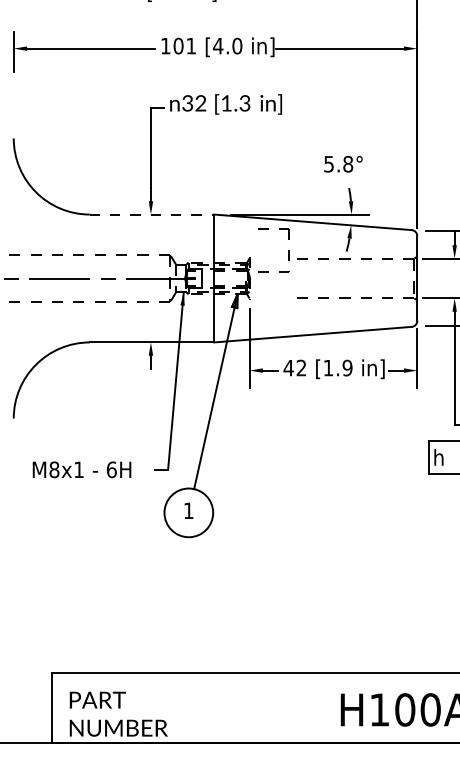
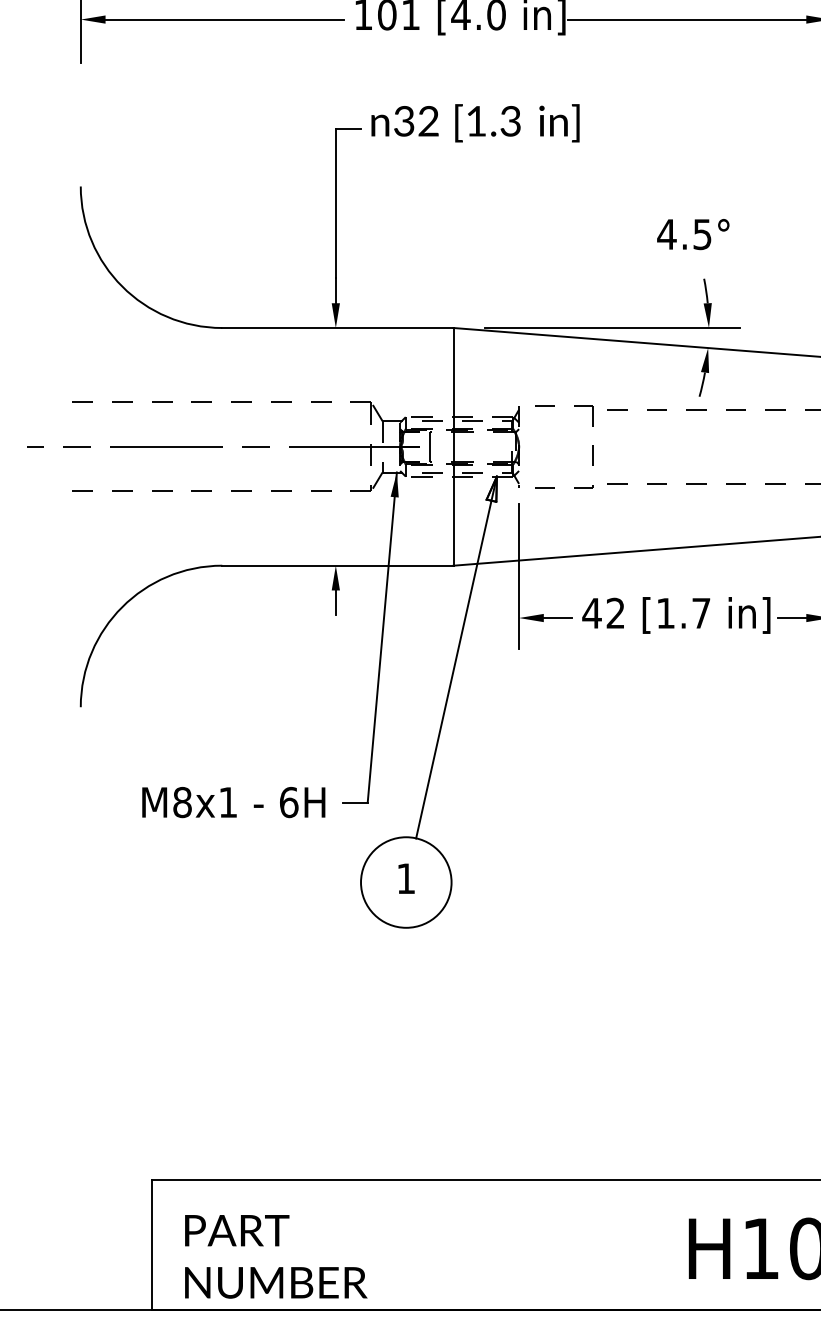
text: (338, 163) -> (684, 233), 5.8° -> 4.5°
line: (152, 214) -> (338, 327), dashed -> solid
part: (288, 250) -> (591, 446), moved
text: (347, 367) -> (701, 612), [1.9 -> [1.7
text: (81, 469) -> (232, 801), moved

